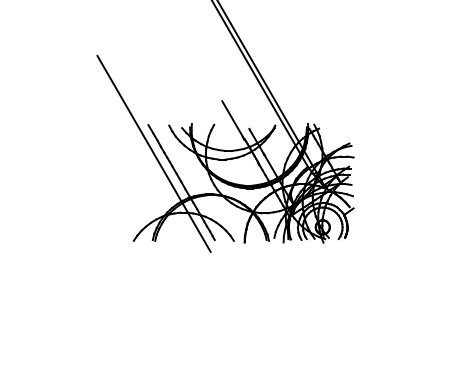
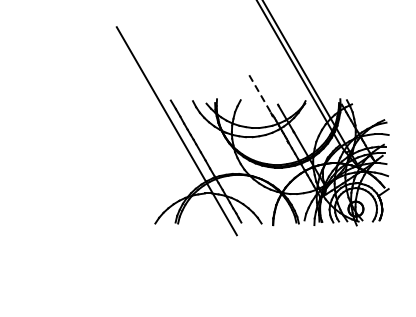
line: (232, 119) -> (260, 94), solid -> dashed

